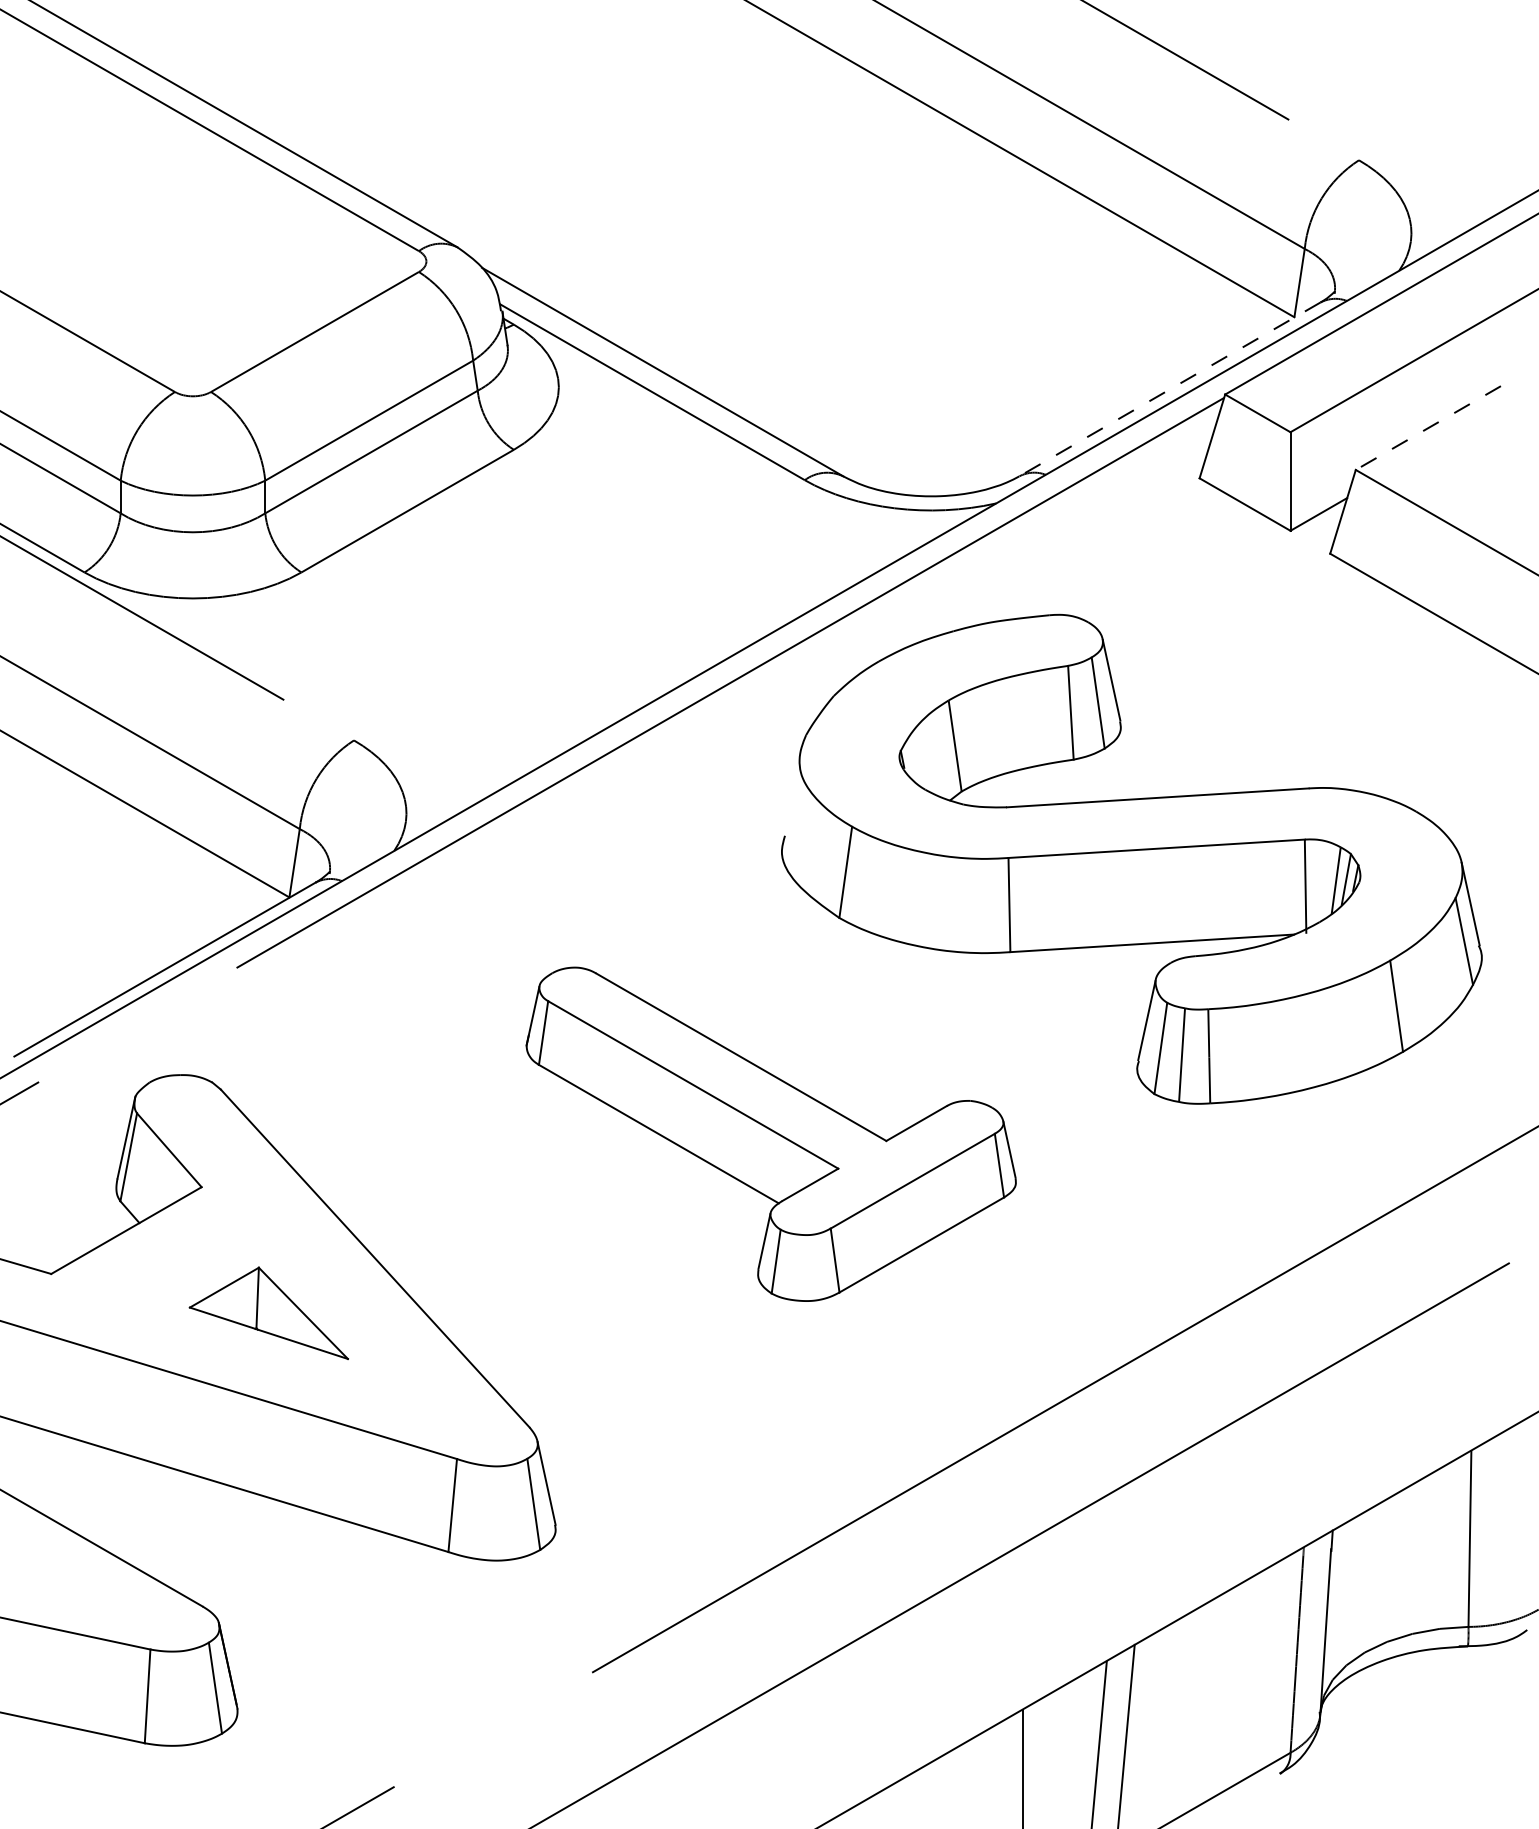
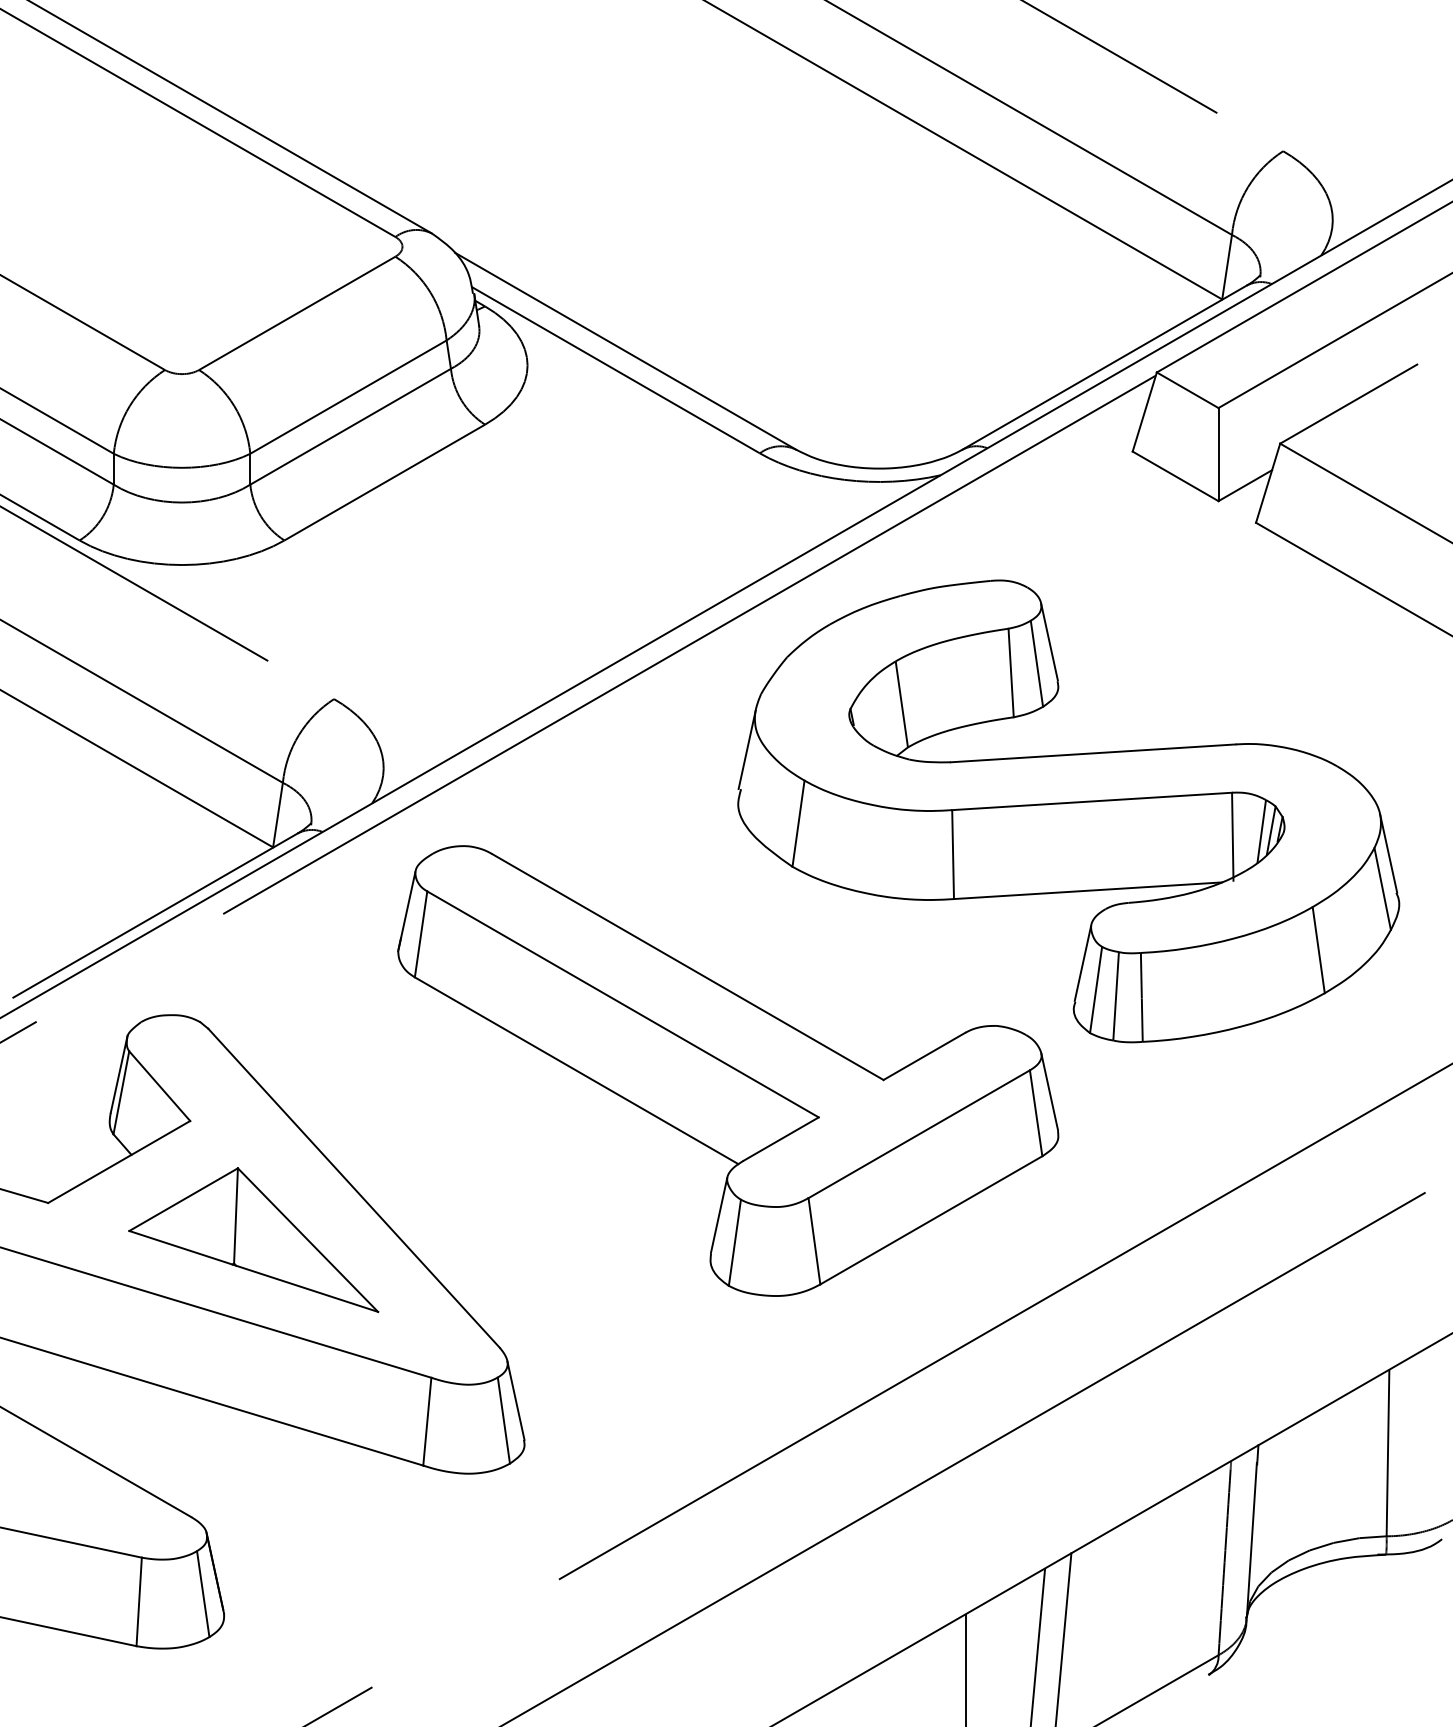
line: (1169, 389) -> (1104, 367), dashed -> solid
line: (1428, 428) -> (1348, 404), dashed -> solid
line: (791, 793) -> (747, 749), added
part: (770, 1134) -> (727, 1071), size x1.43
part: (268, 1313) -> (253, 1240), size x1.67

